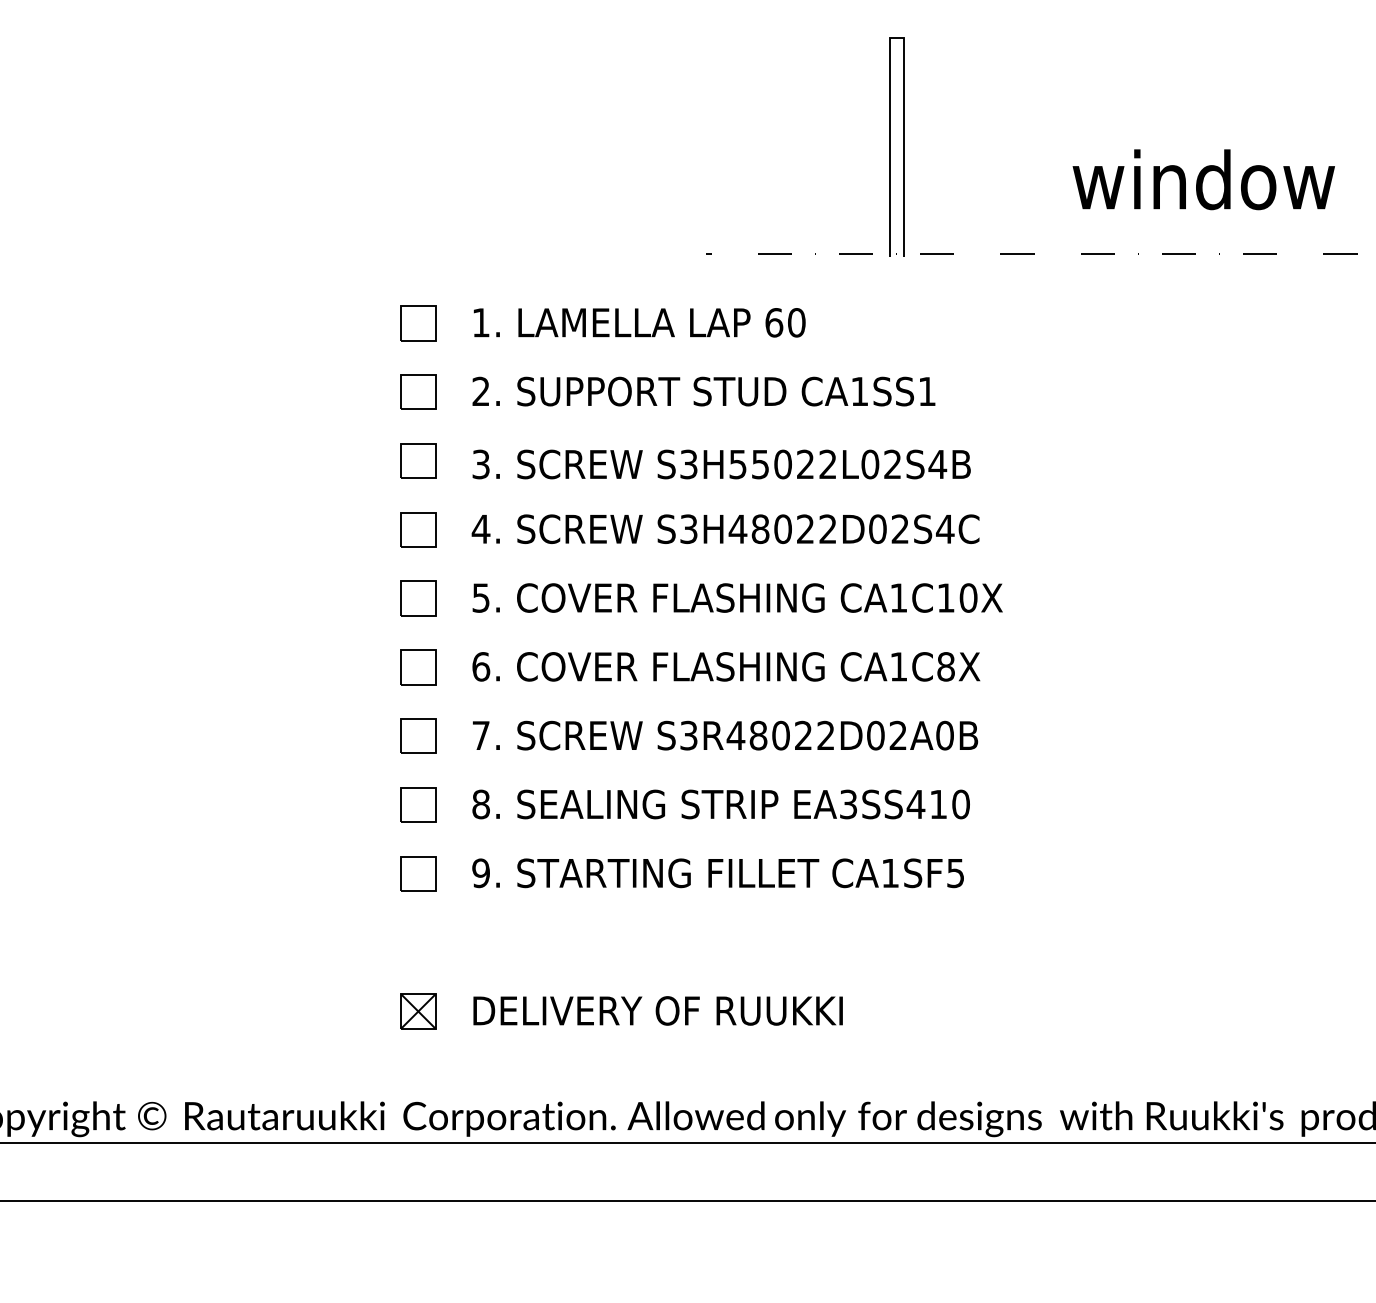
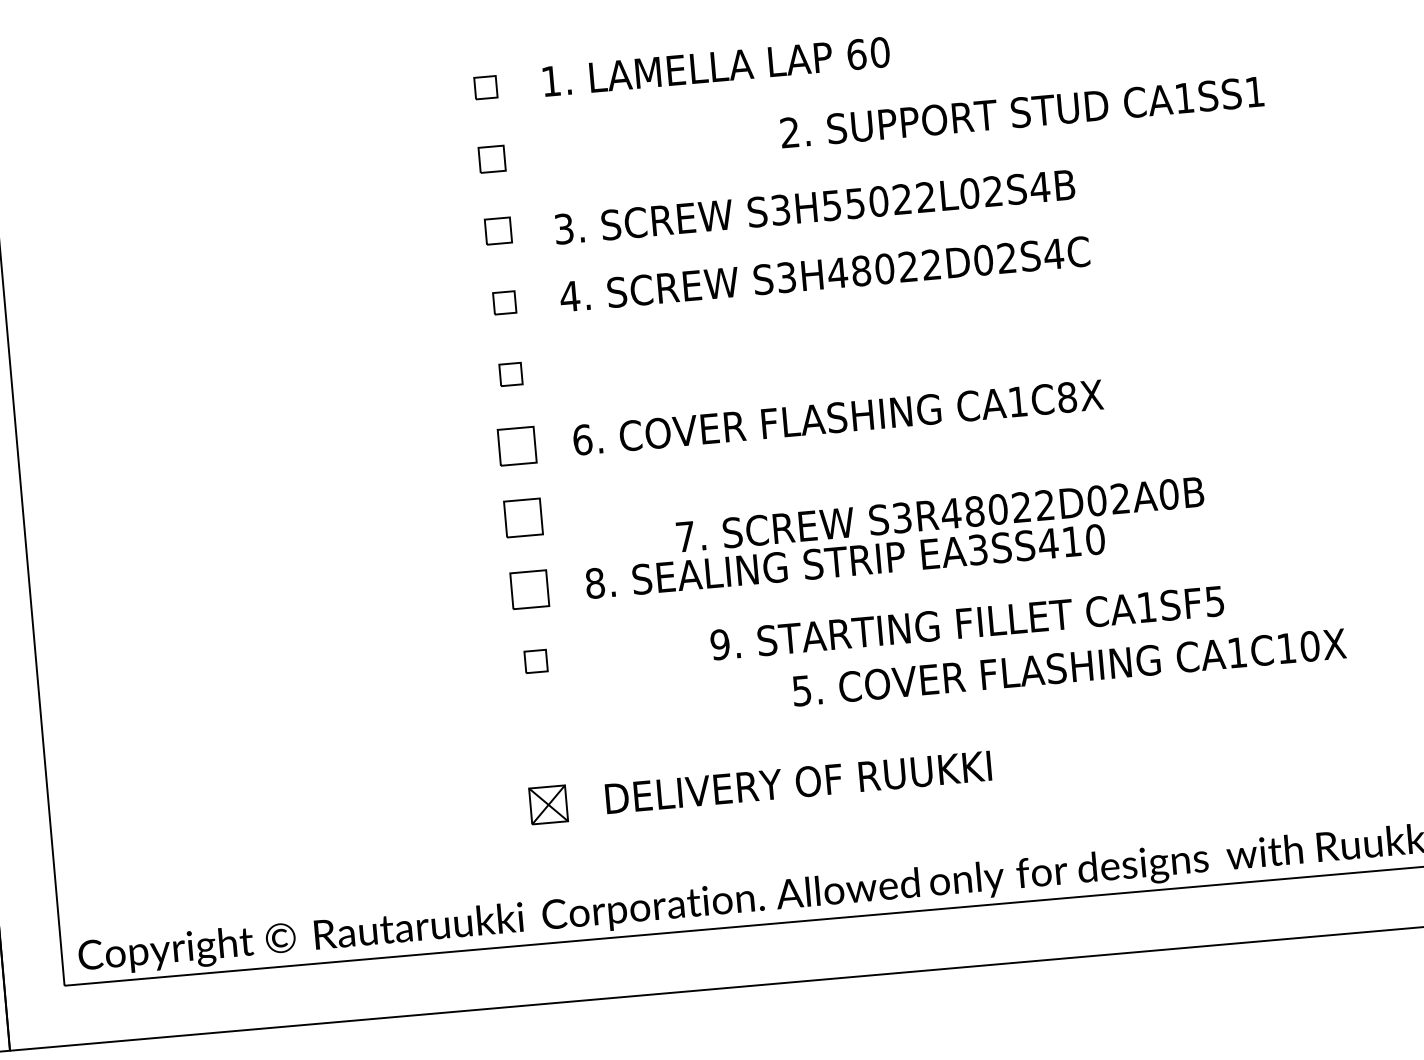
part: (418, 323) -> (486, 87), size x0.6
part: (418, 391) -> (492, 158), size x0.7
text: (703, 391) -> (1021, 112), moved
part: (418, 460) -> (498, 230), size x0.7
part: (418, 529) -> (504, 302), size x0.6
text: (737, 597) -> (1069, 666), moved
part: (418, 598) -> (511, 374), size x0.6
text: (725, 735) -> (940, 514), moved
part: (418, 873) -> (536, 661), size x0.6
text: (717, 873) -> (966, 623), moved

